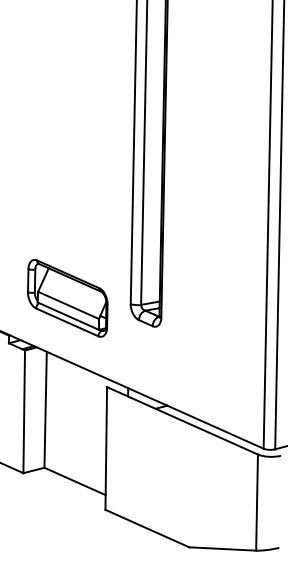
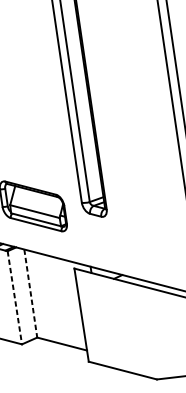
line: (45, 409) -> (30, 293), solid -> dashed
line: (24, 412) -> (15, 298), solid -> dashed

